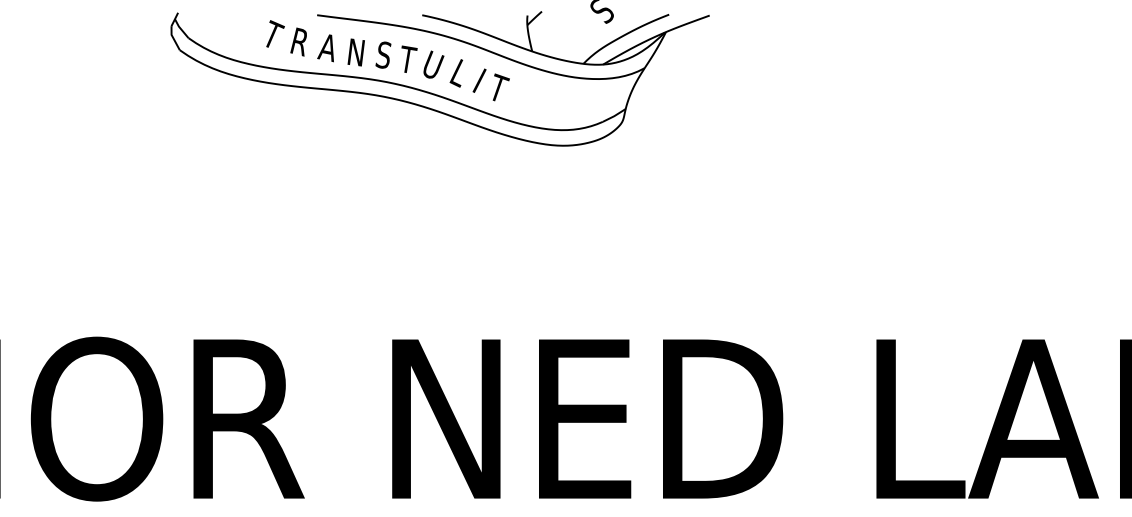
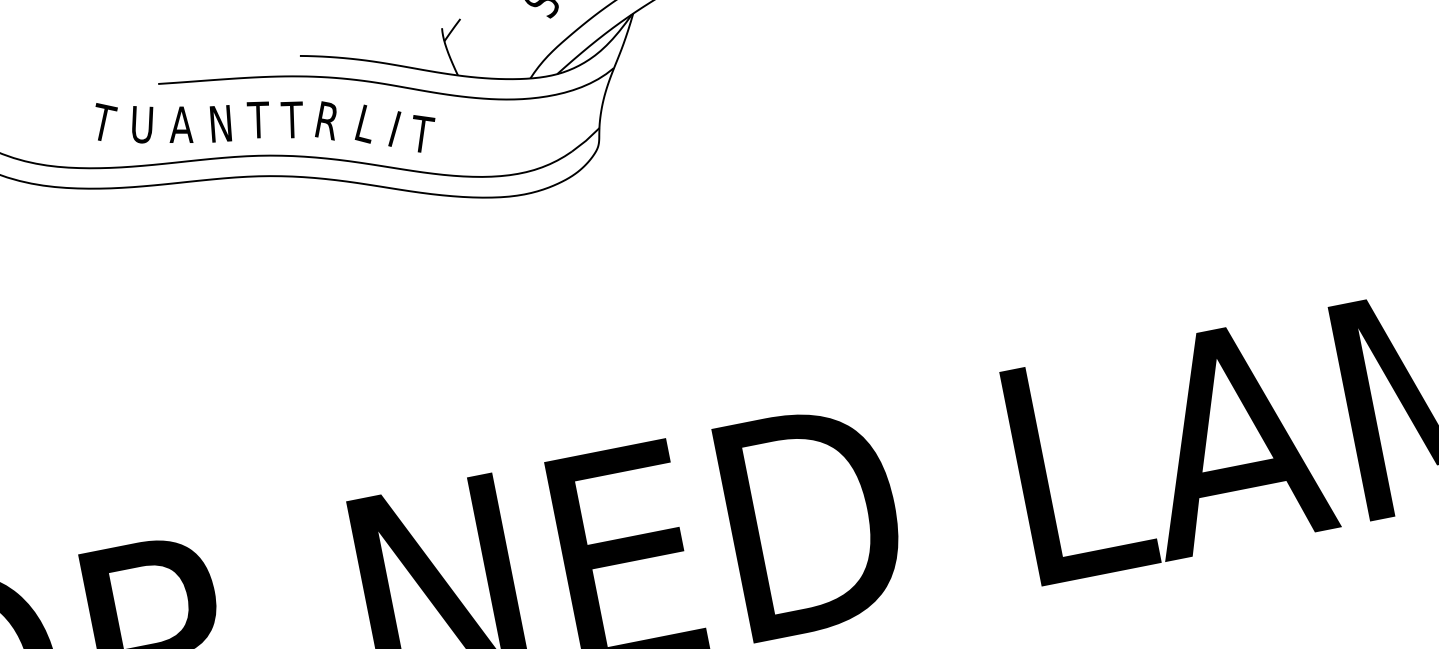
text: (300, 41) -> (142, 123), R -> U
text: (384, 54) -> (259, 118), S -> T
text: (432, 65) -> (327, 121), U -> R

